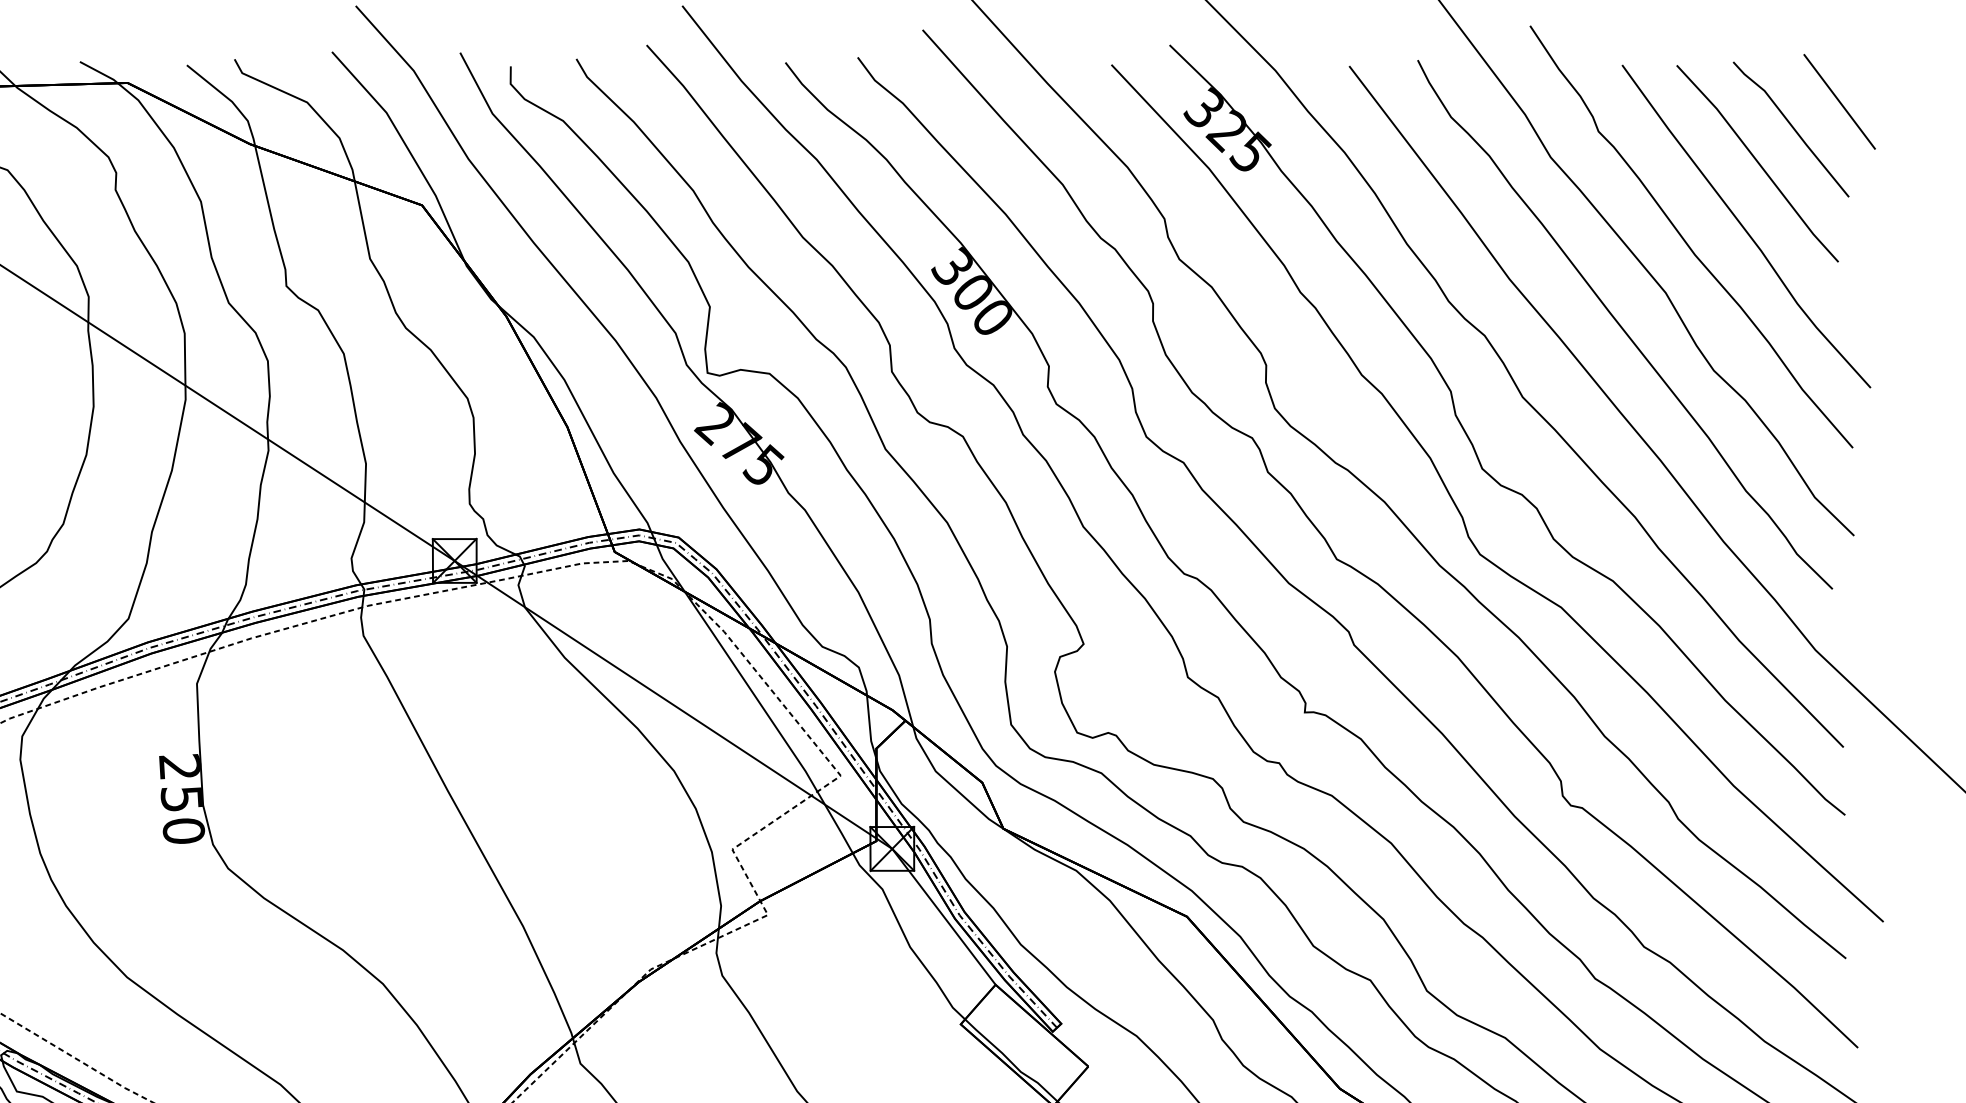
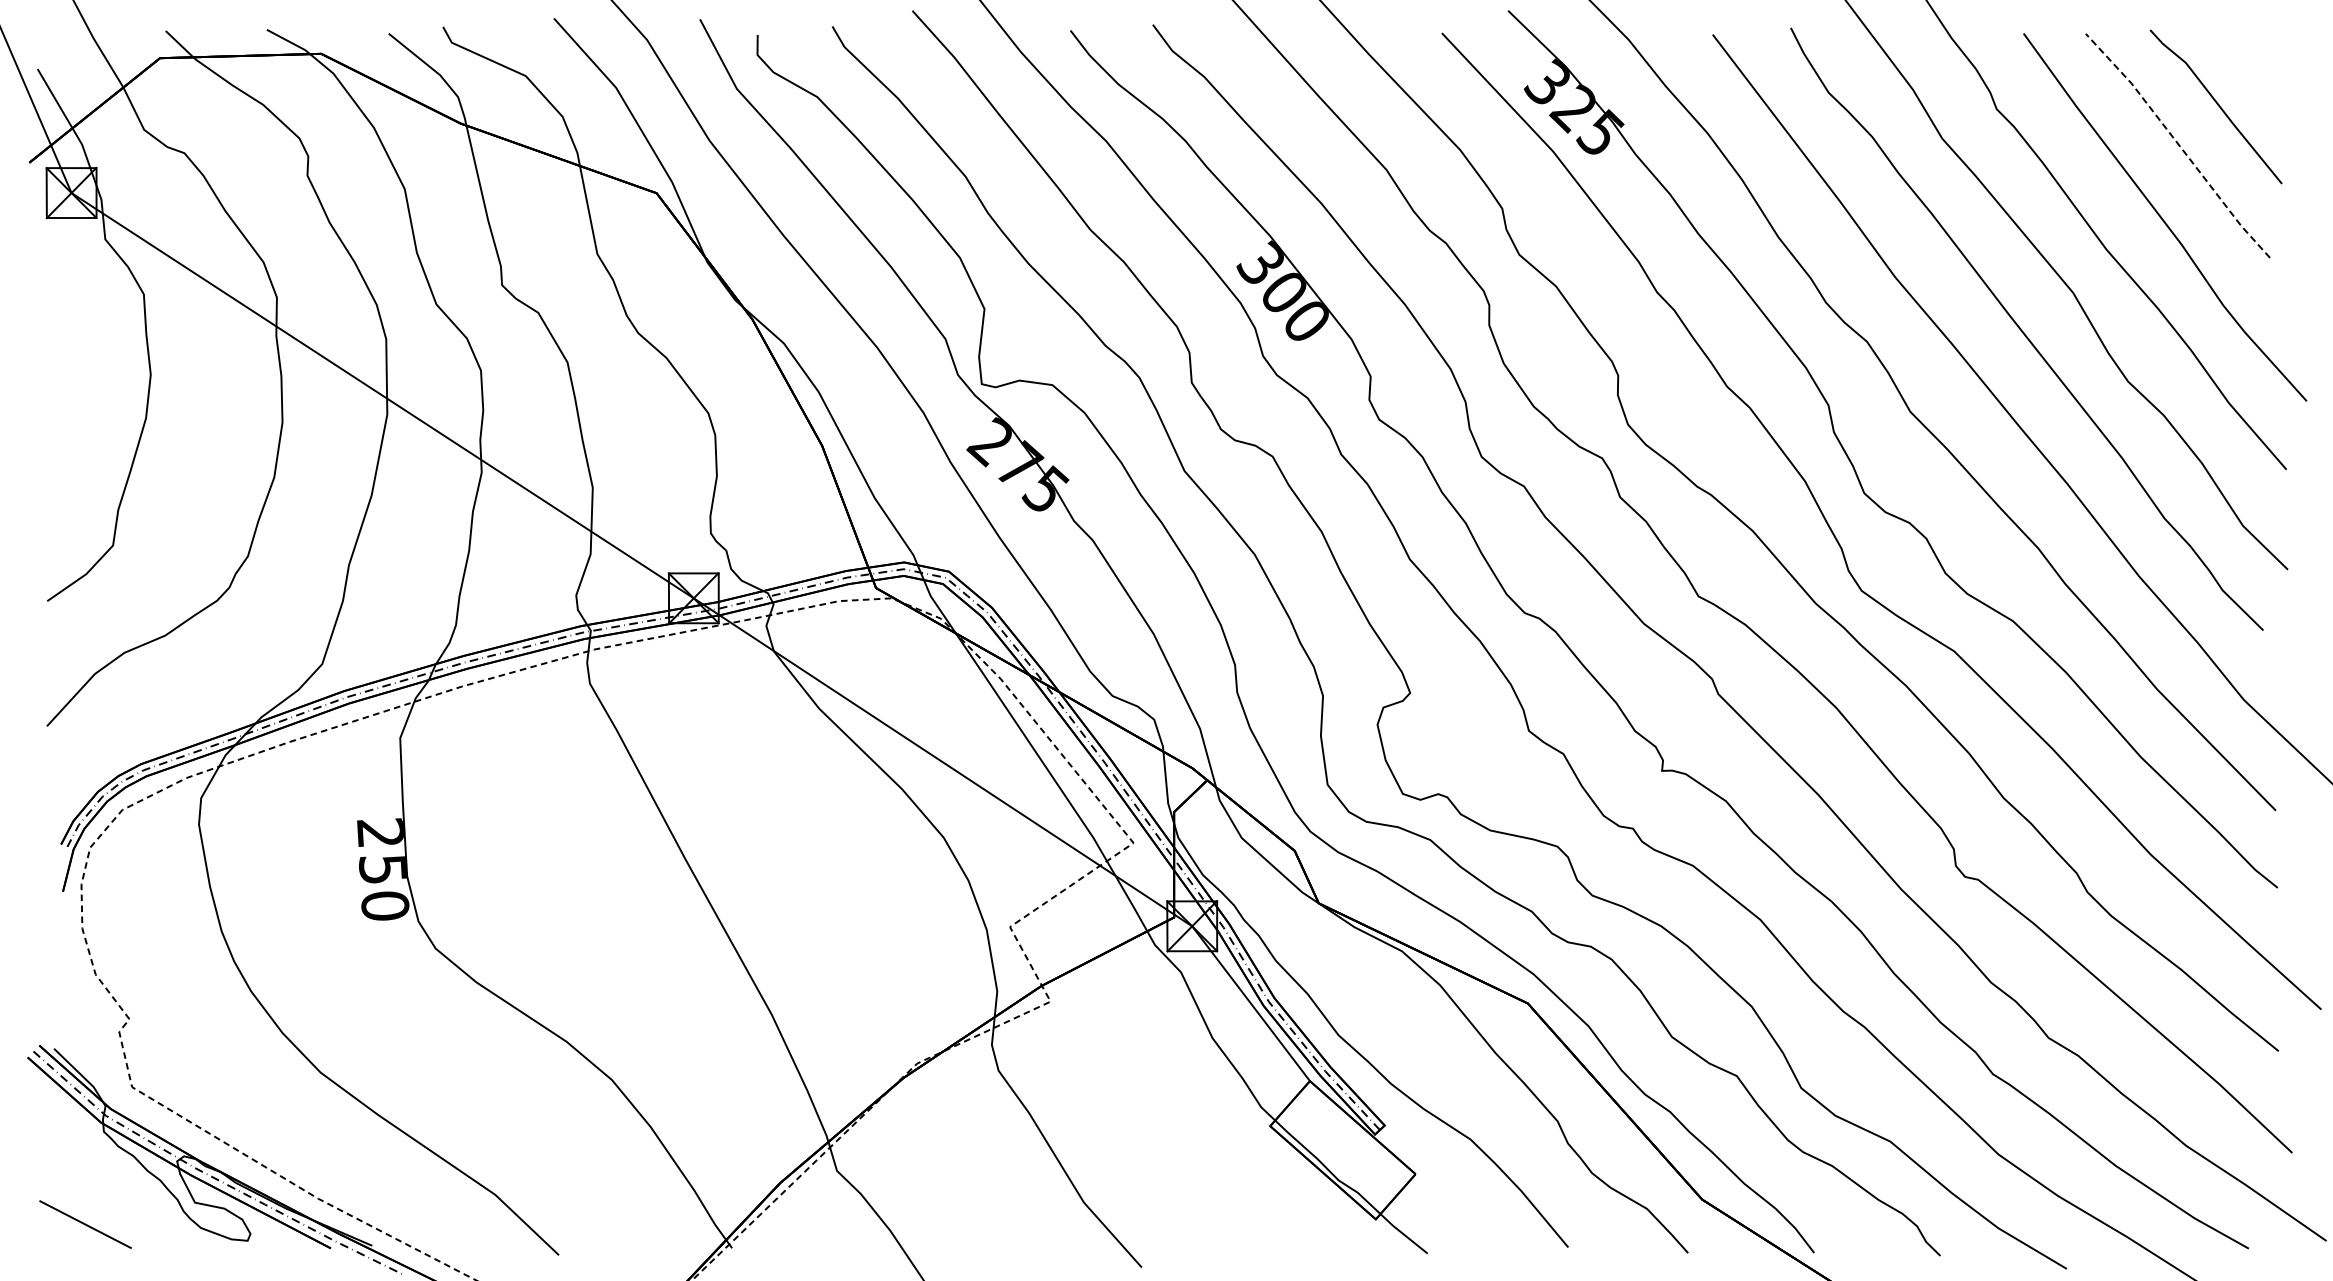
line: (1839, 101) -> (2271, 74), removed
line: (1758, 162) -> (2178, 144), solid -> dashed

